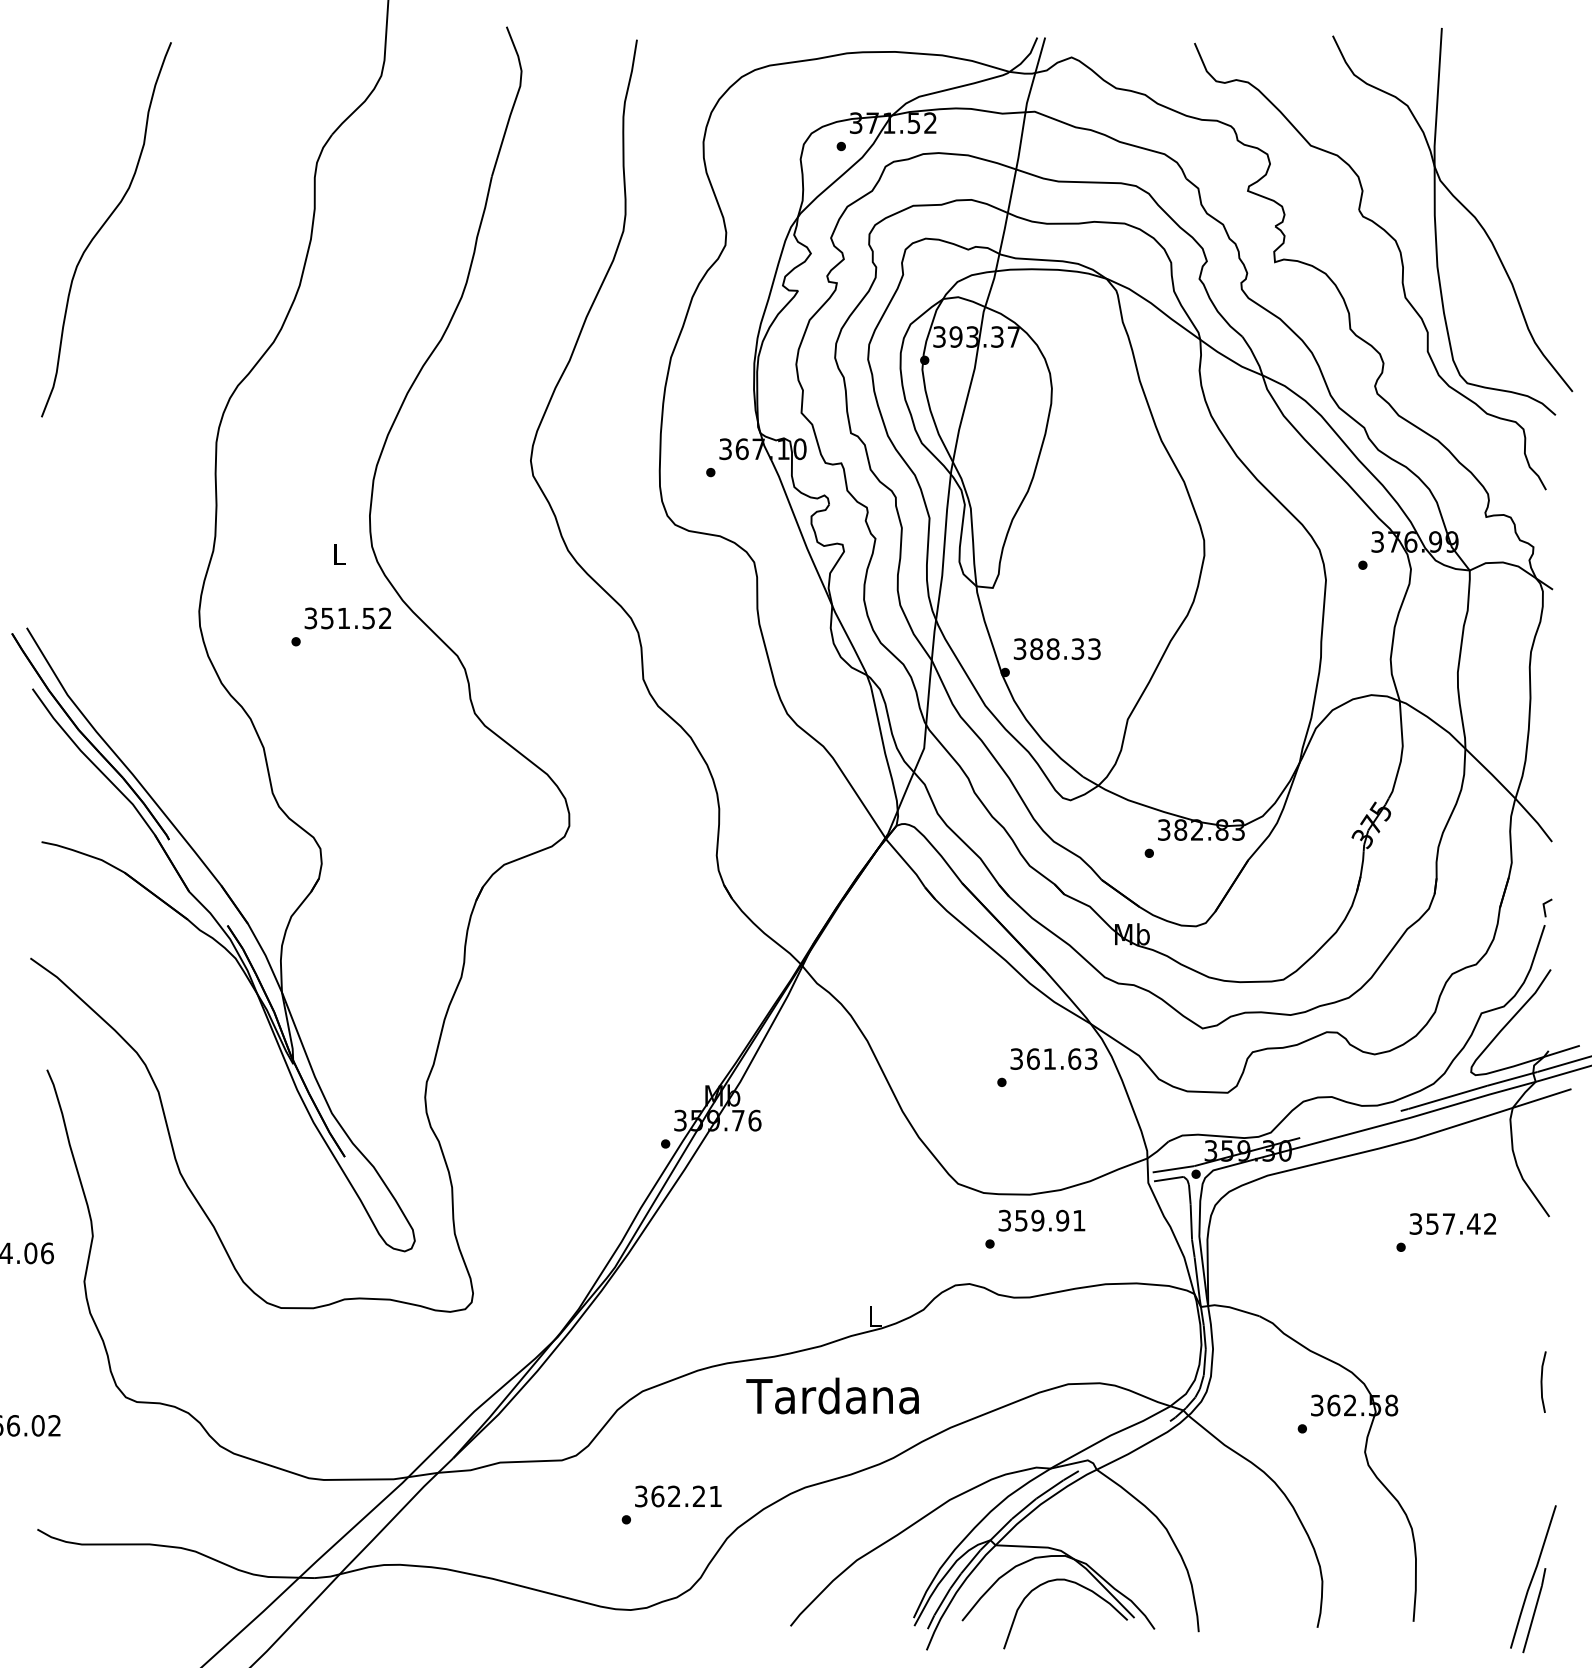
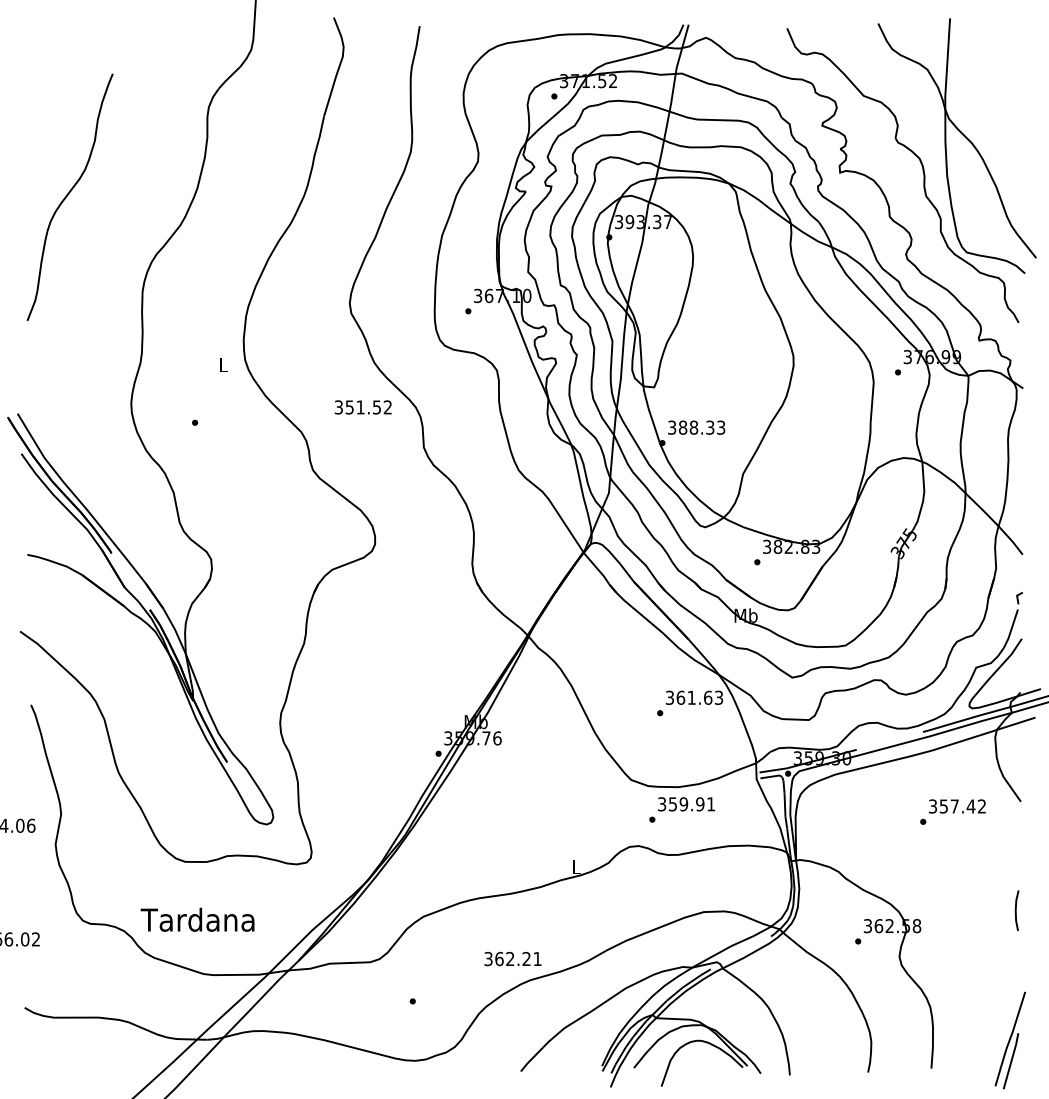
curve: (103, 226) -> (68, 195), moved
text: (346, 618) -> (362, 407), moved
text: (832, 1395) -> (197, 919), moved
text: (677, 1495) -> (512, 958), moved

